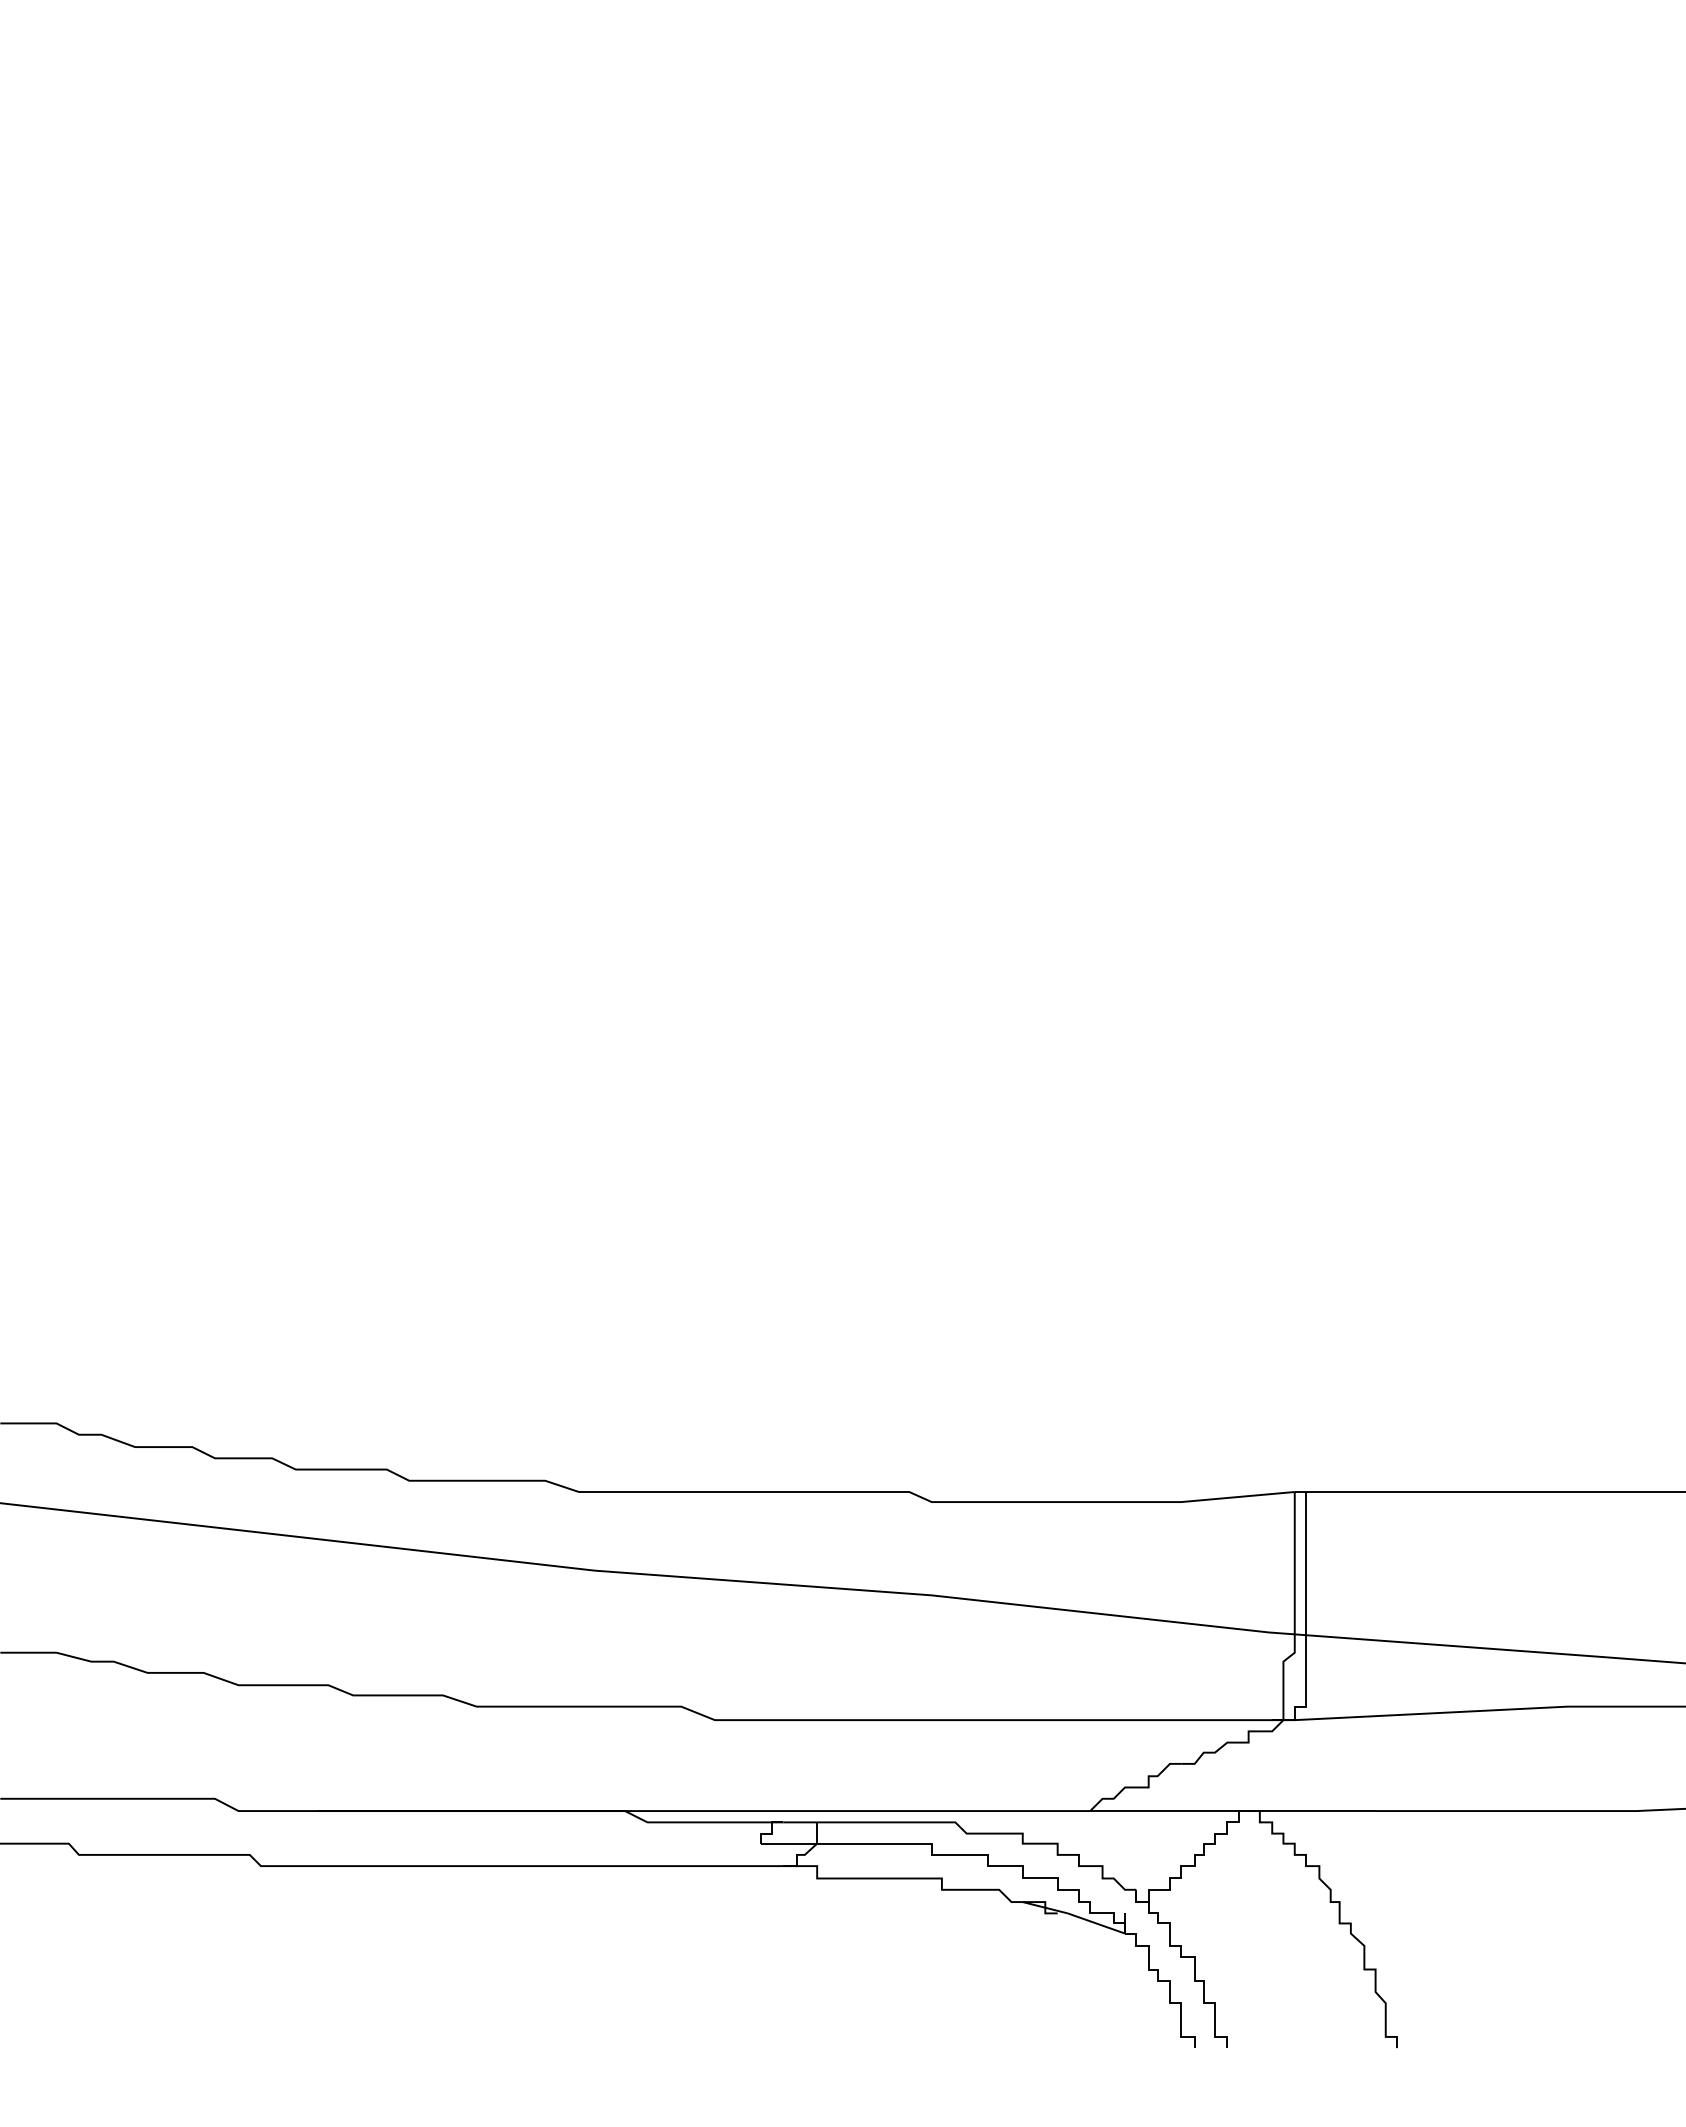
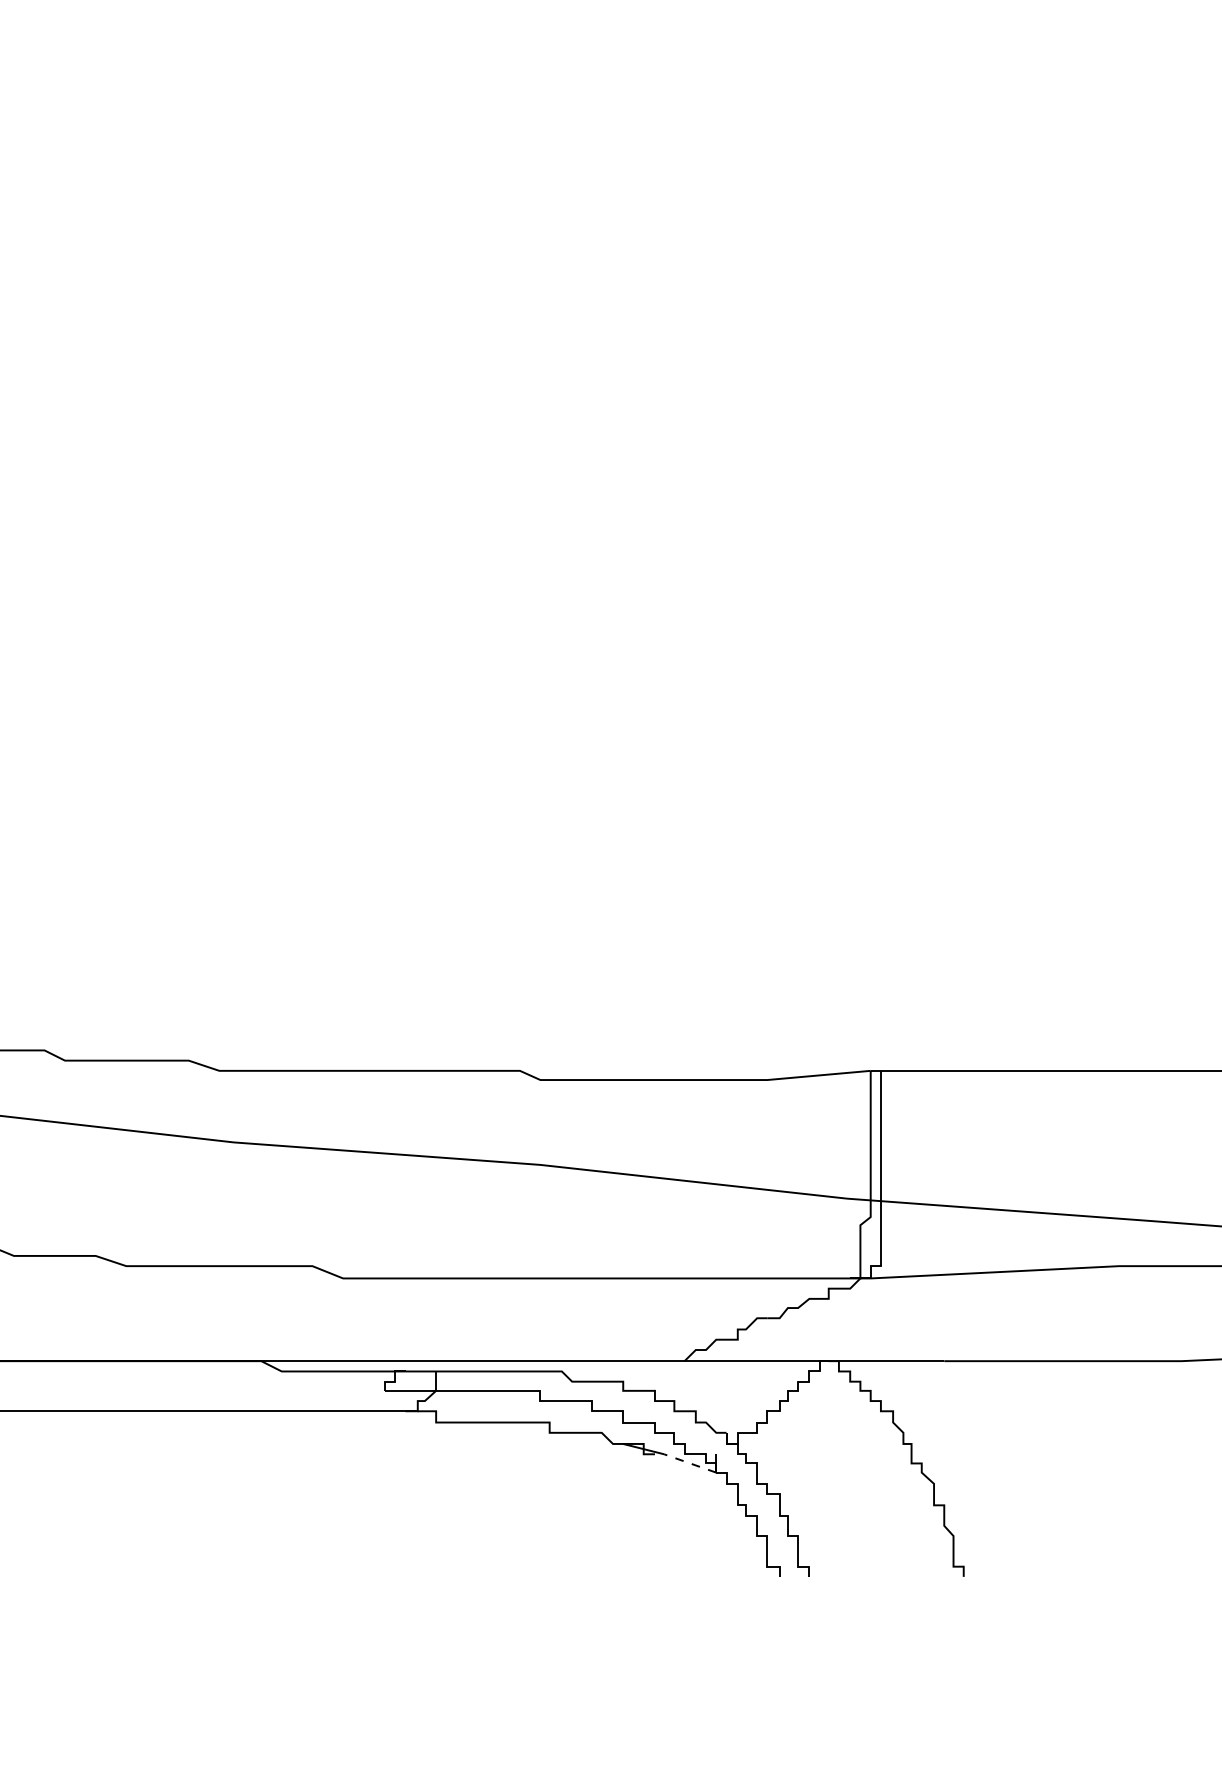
line: (1095, 1923) -> (689, 1463), solid -> dashed

